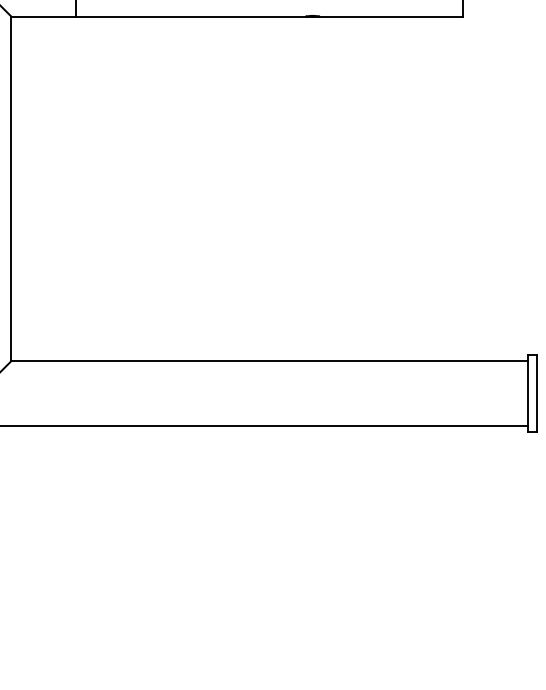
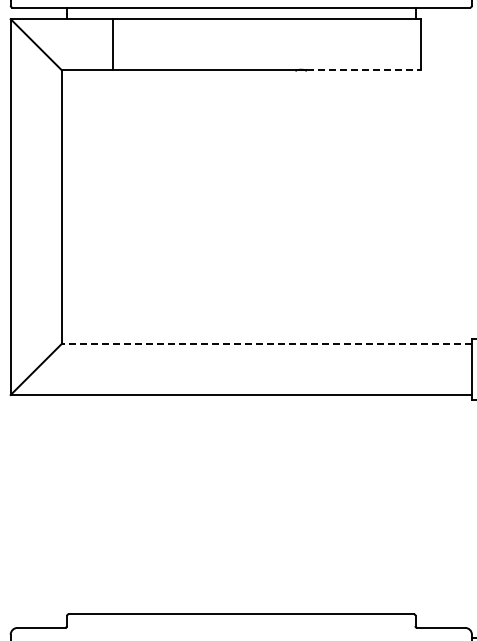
line: (391, 16) -> (363, 70), solid -> dashed
line: (269, 360) -> (266, 343), solid -> dashed

